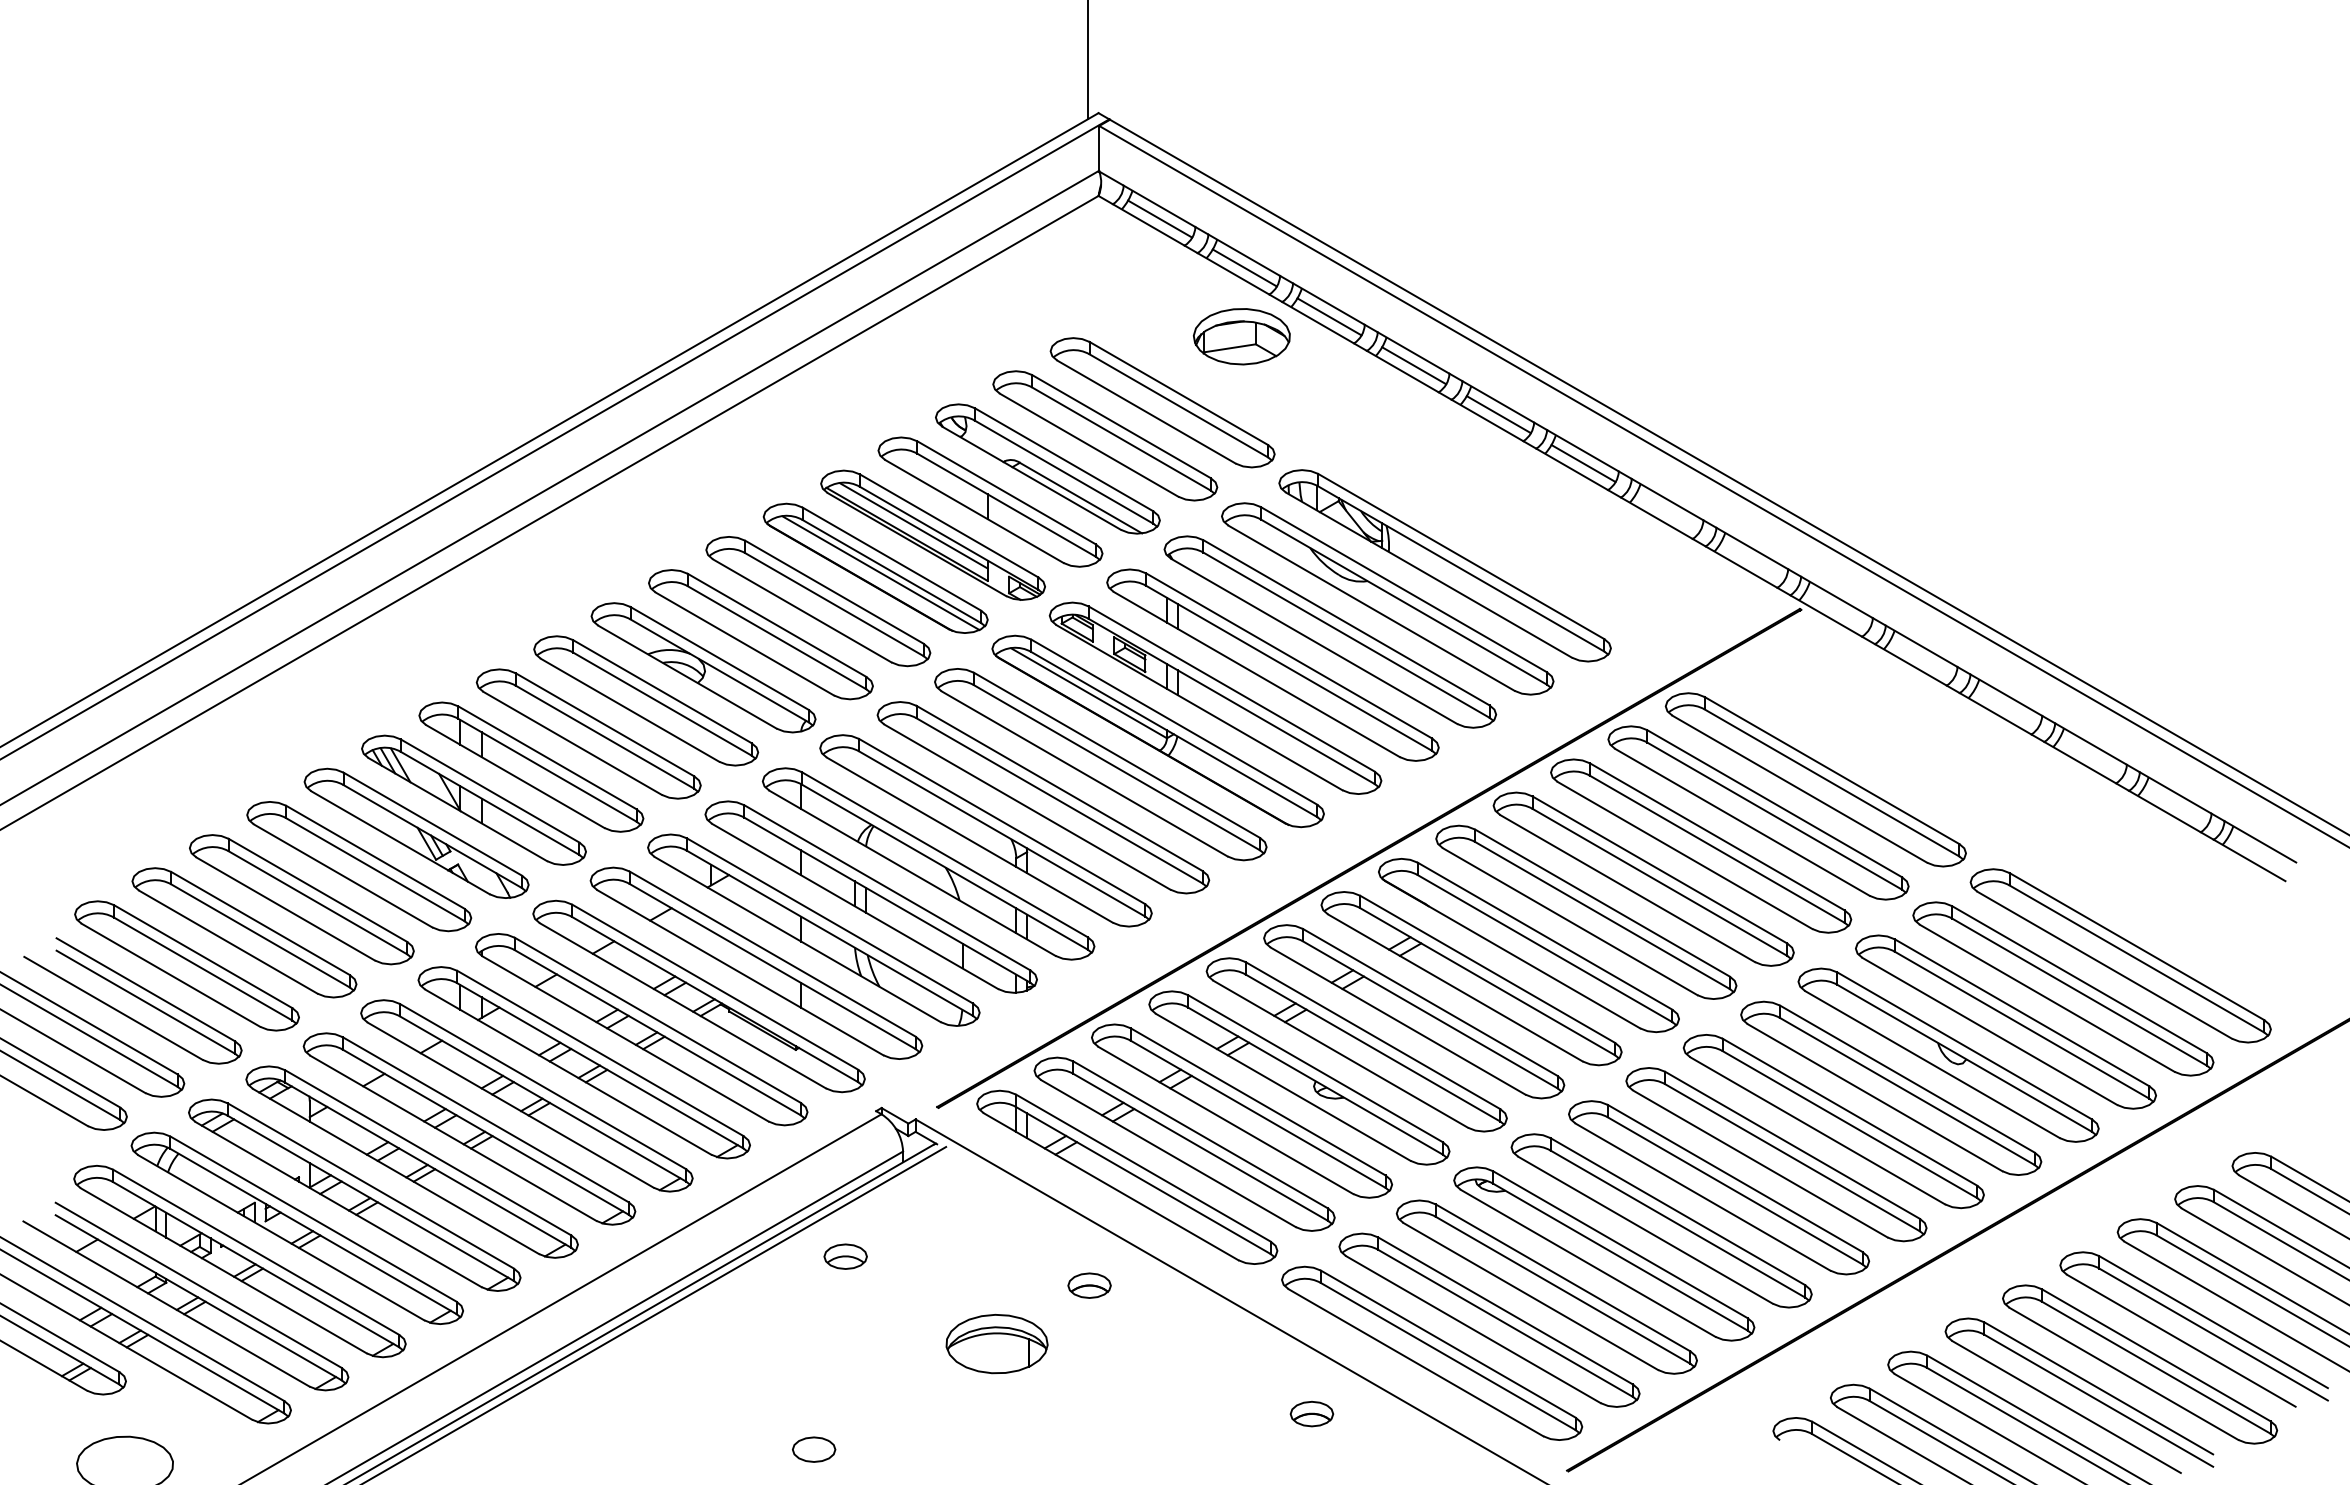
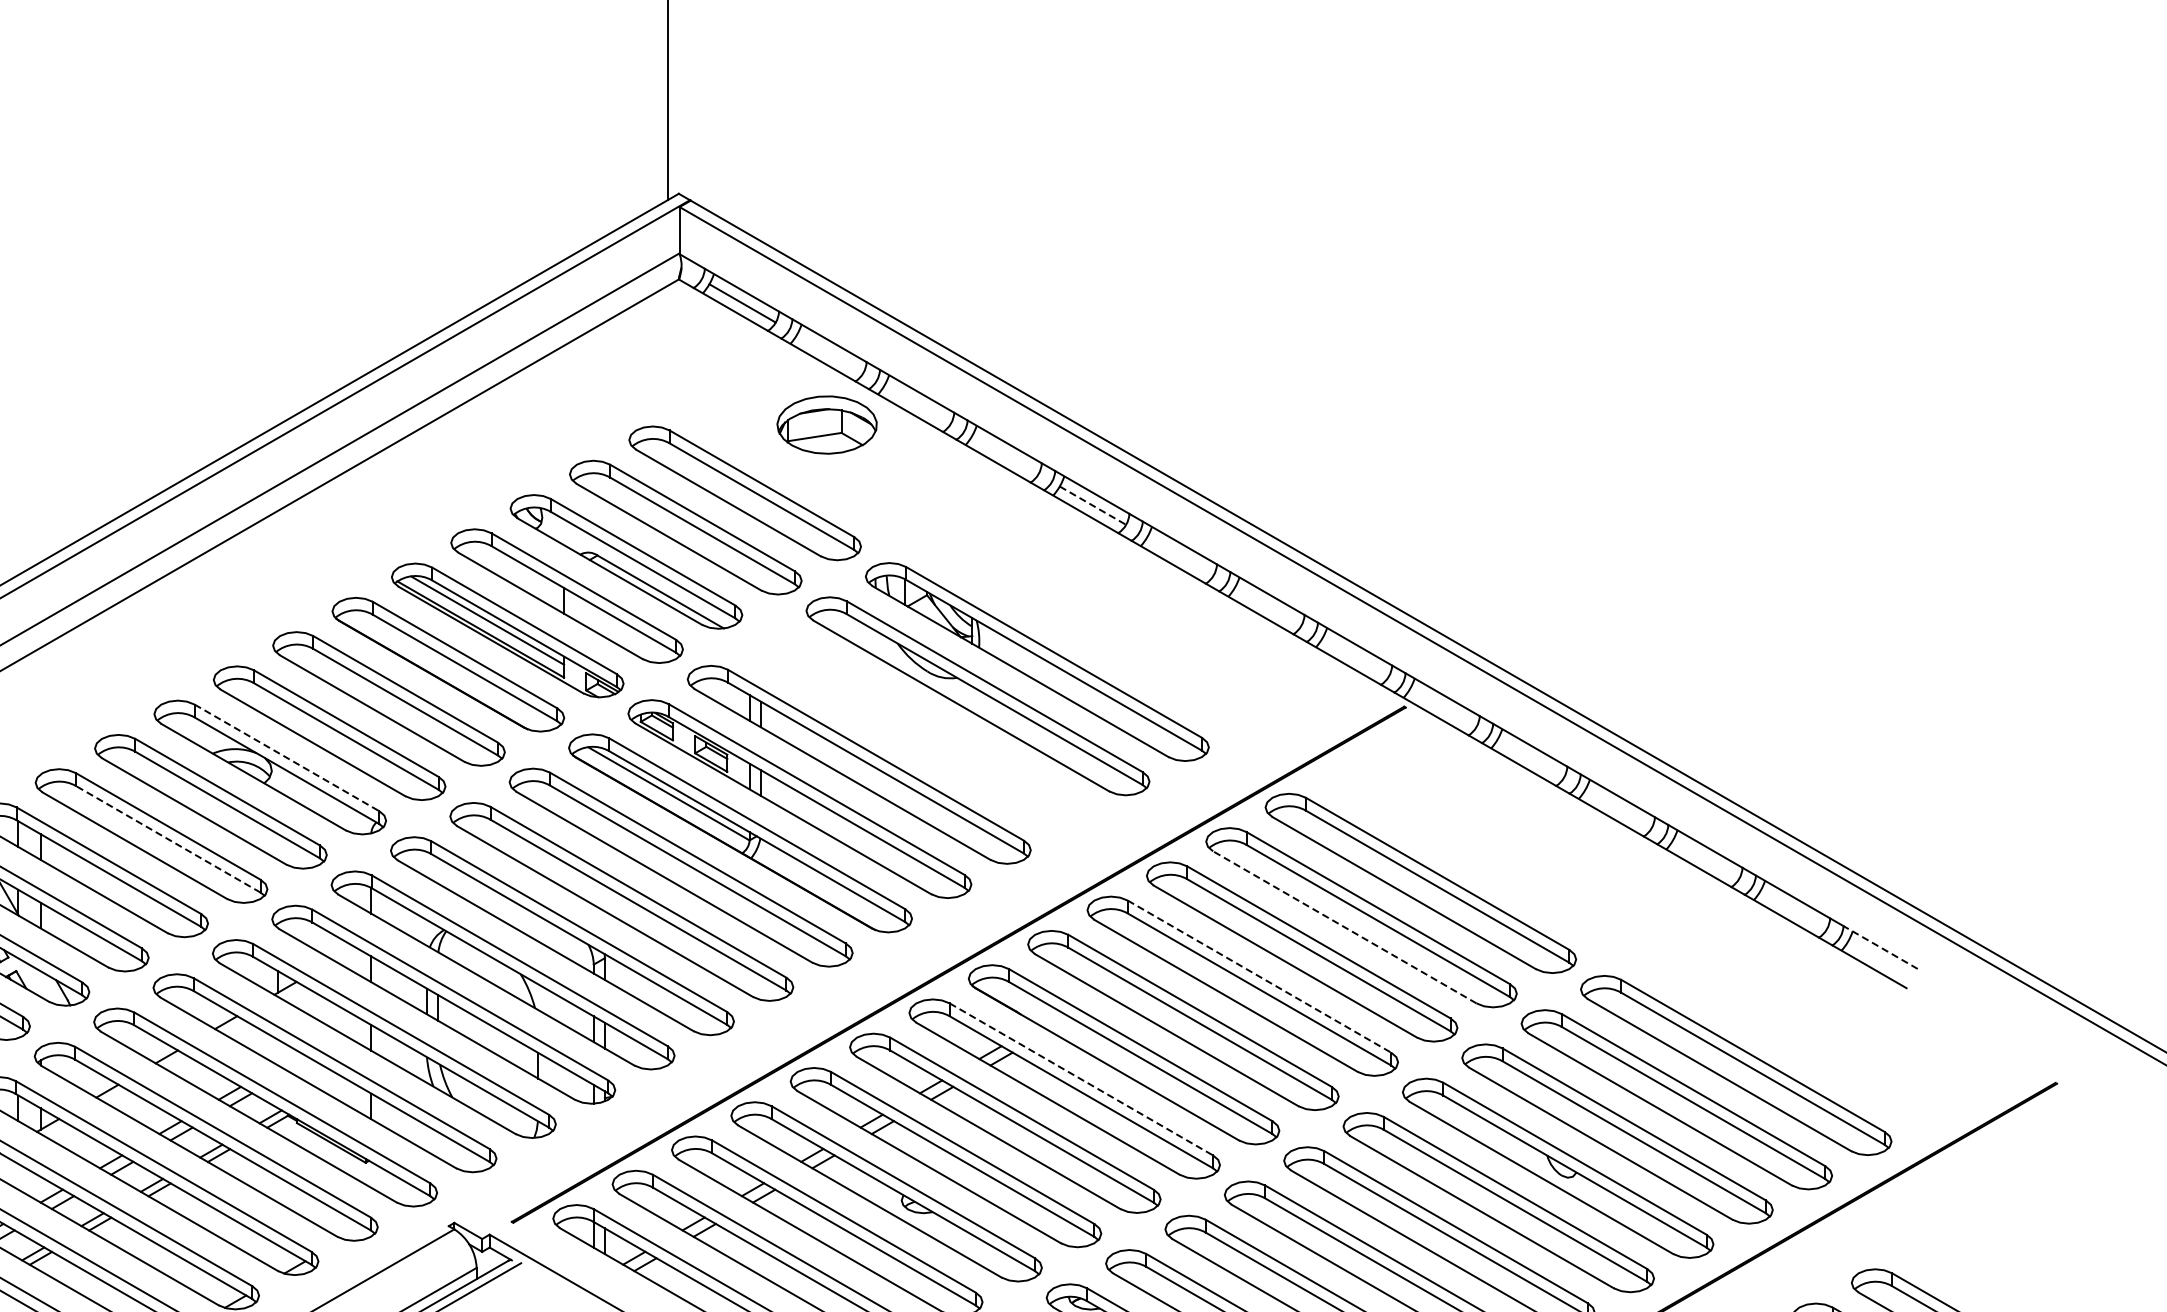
line: (1244, 267) -> (829, 353), removed
line: (1329, 316) -> (917, 404), removed
line: (1414, 365) -> (1005, 454), removed
line: (1499, 414) -> (1093, 505), solid -> dashed
line: (1583, 463) -> (1180, 556), removed
line: (880, 573) -> (453, 669), removed
part: (1330, 631) -> (918, 729), removed
line: (720, 658) -> (287, 757), solid -> dashed
line: (604, 736) -> (167, 838), solid -> dashed
line: (1741, 822) -> (1343, 927), solid -> dashed
line: (2259, 841) -> (1879, 947), solid -> dashed
line: (1660, 870) -> (1260, 977), solid -> dashed
line: (1488, 969) -> (1082, 1079), solid -> dashed

